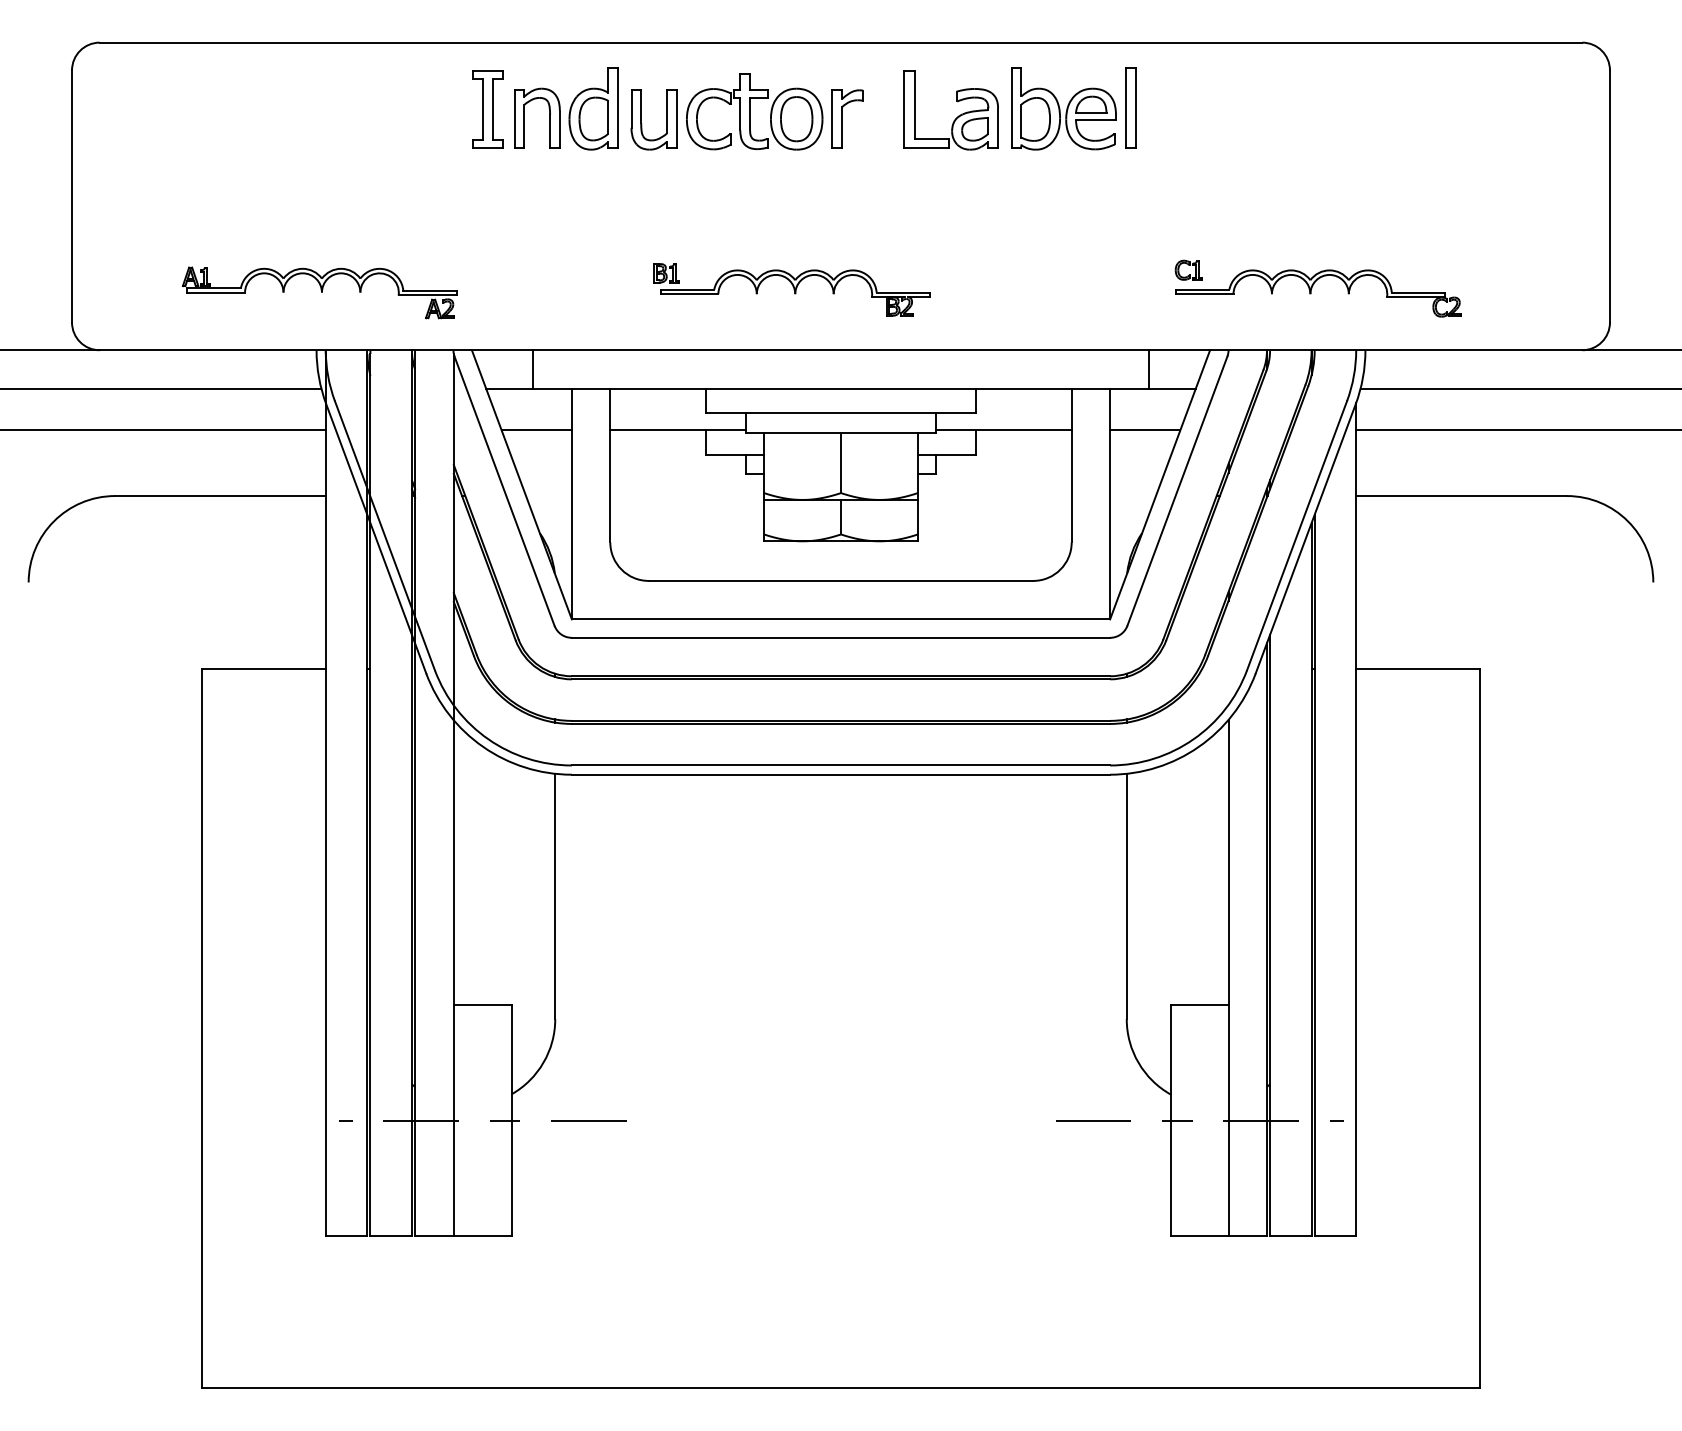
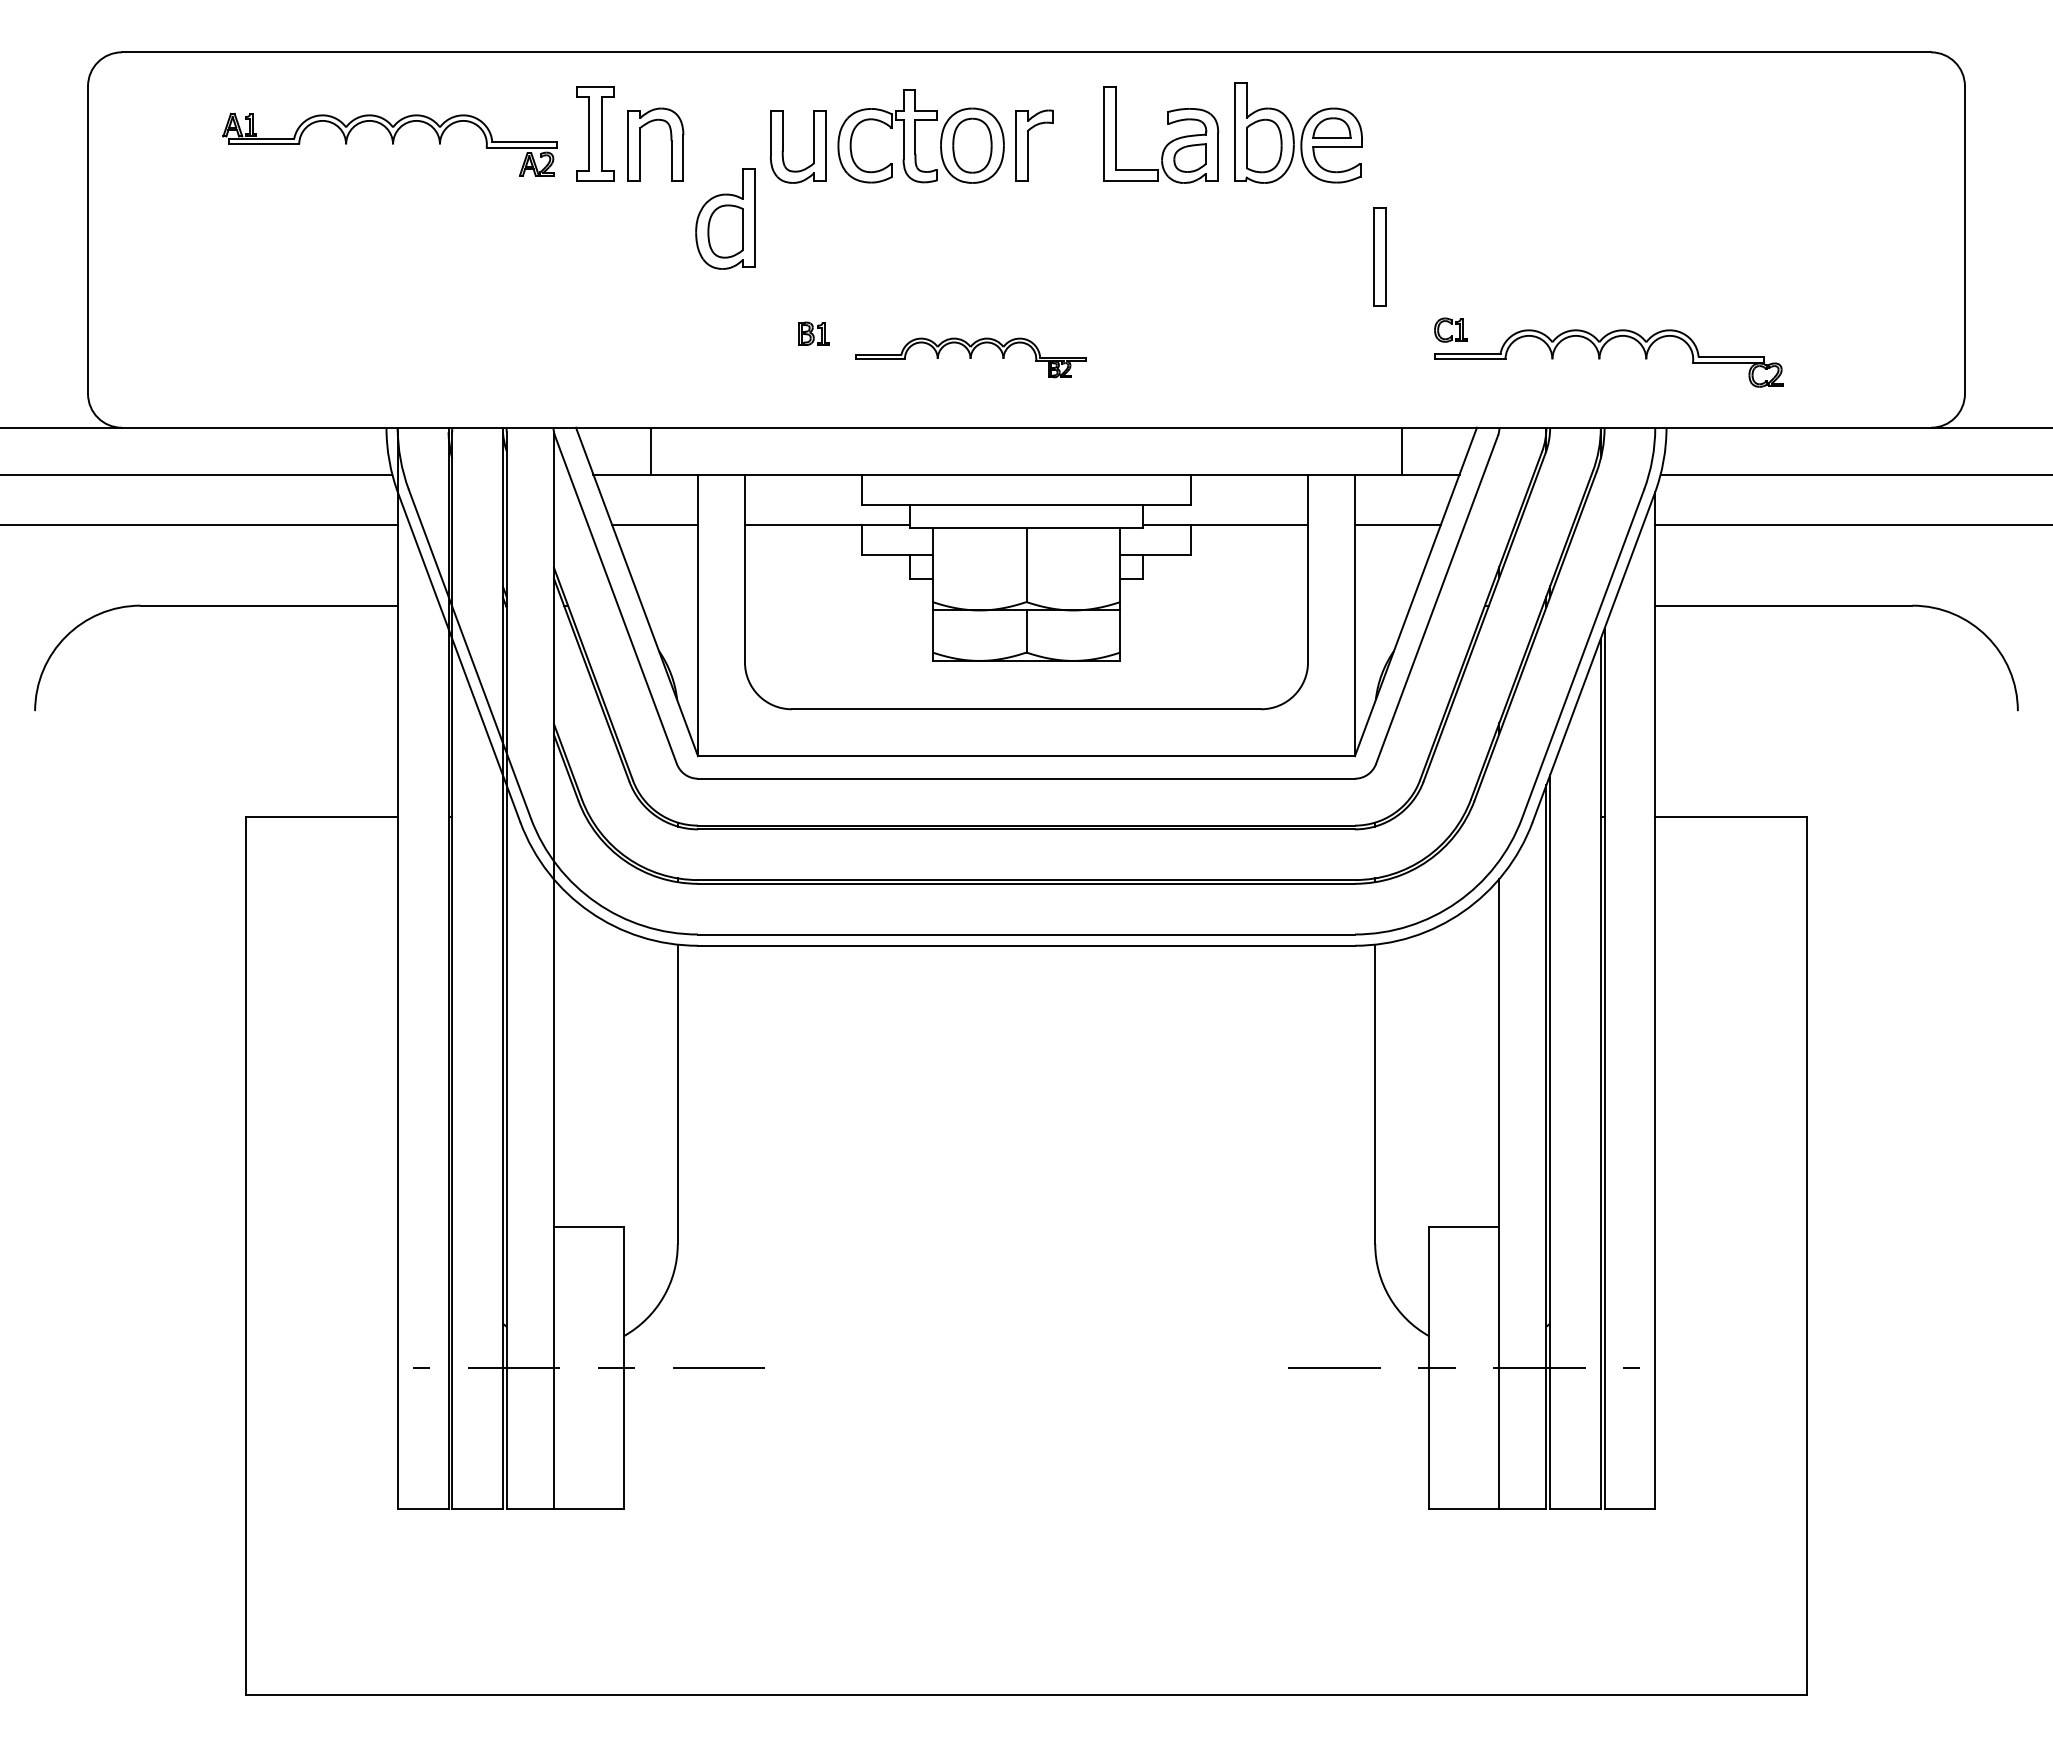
part: (1130, 107) -> (1379, 256), moved
part: (593, 108) -> (725, 218), moved
part: (319, 292) -> (389, 144), moved
part: (795, 292) -> (970, 357), size x0.7

